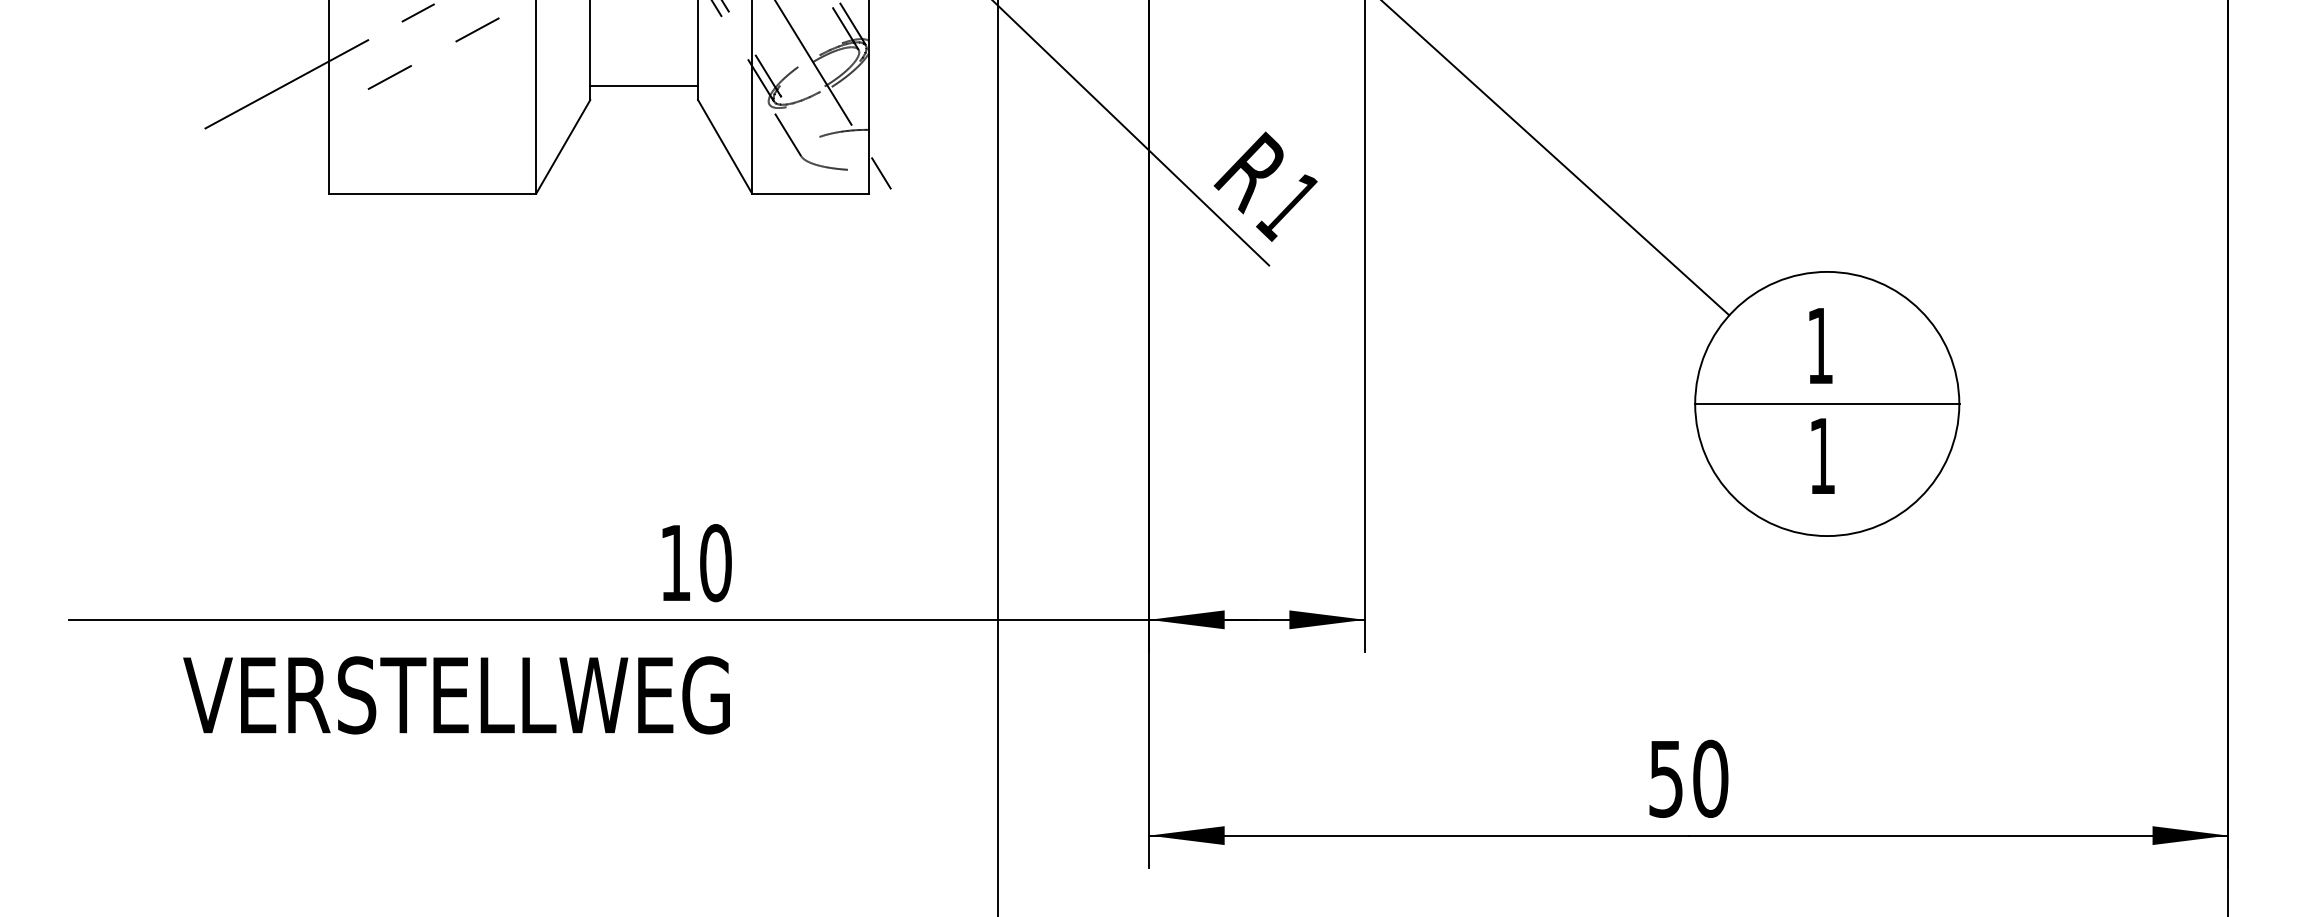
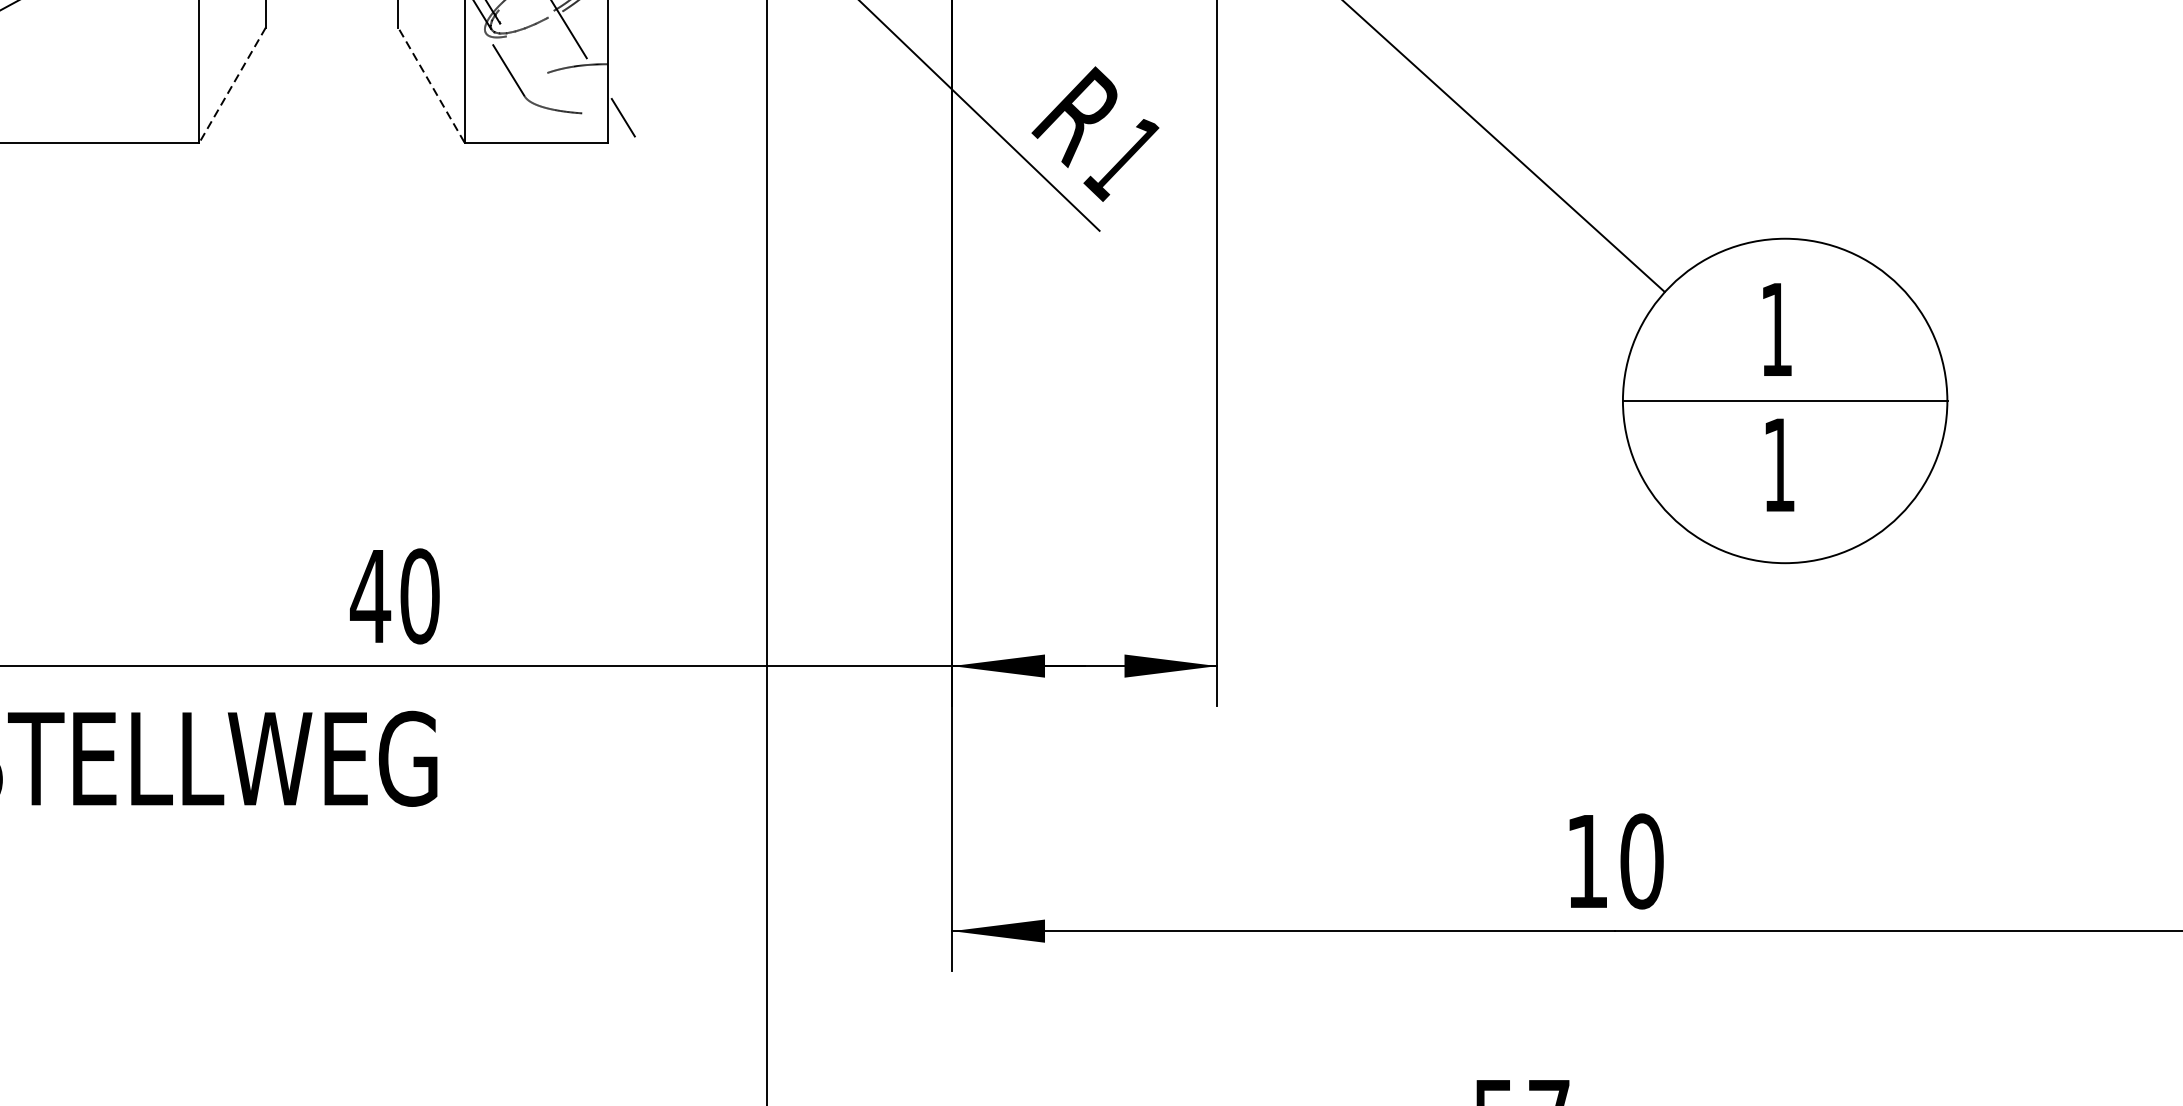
line: (644, 85) -> (332, 9), removed
line: (563, 146) -> (232, 84), solid -> dashed
line: (725, 146) -> (431, 84), solid -> dashed
text: (675, 562) -> (370, 595), 10 -> 40
text: (1665, 779) -> (1586, 862), 50 -> 10

